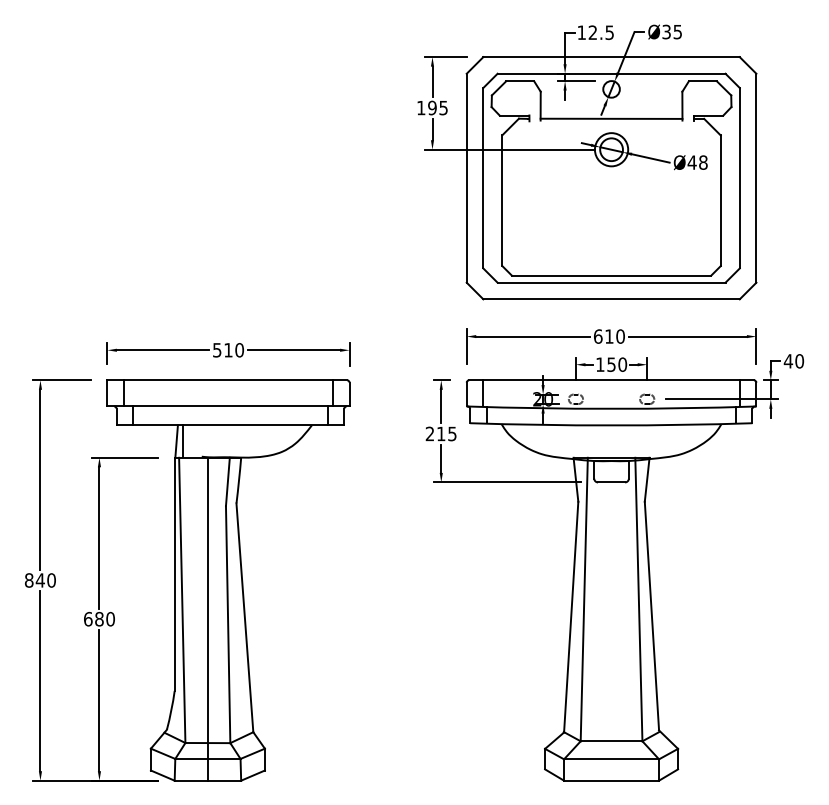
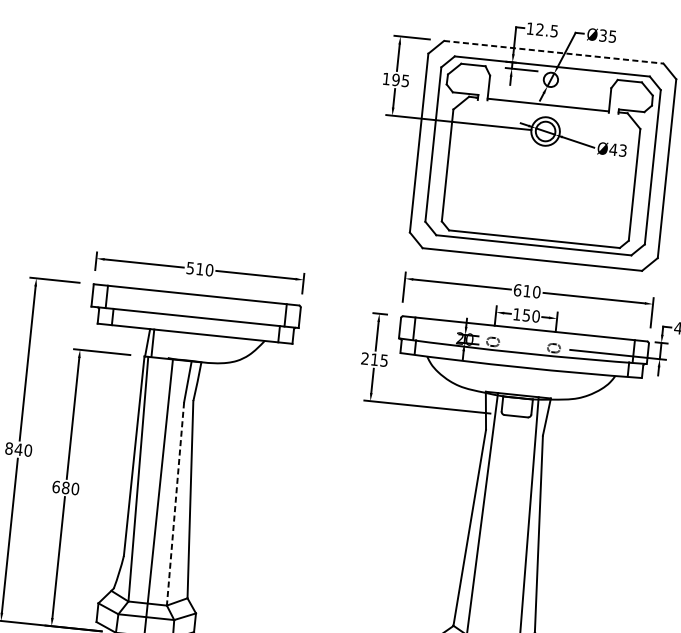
line: (612, 57) -> (554, 52), solid -> dashed
text: (703, 162) -> (623, 150), Ø48 -> Ø43
line: (228, 624) -> (175, 503), solid -> dashed

